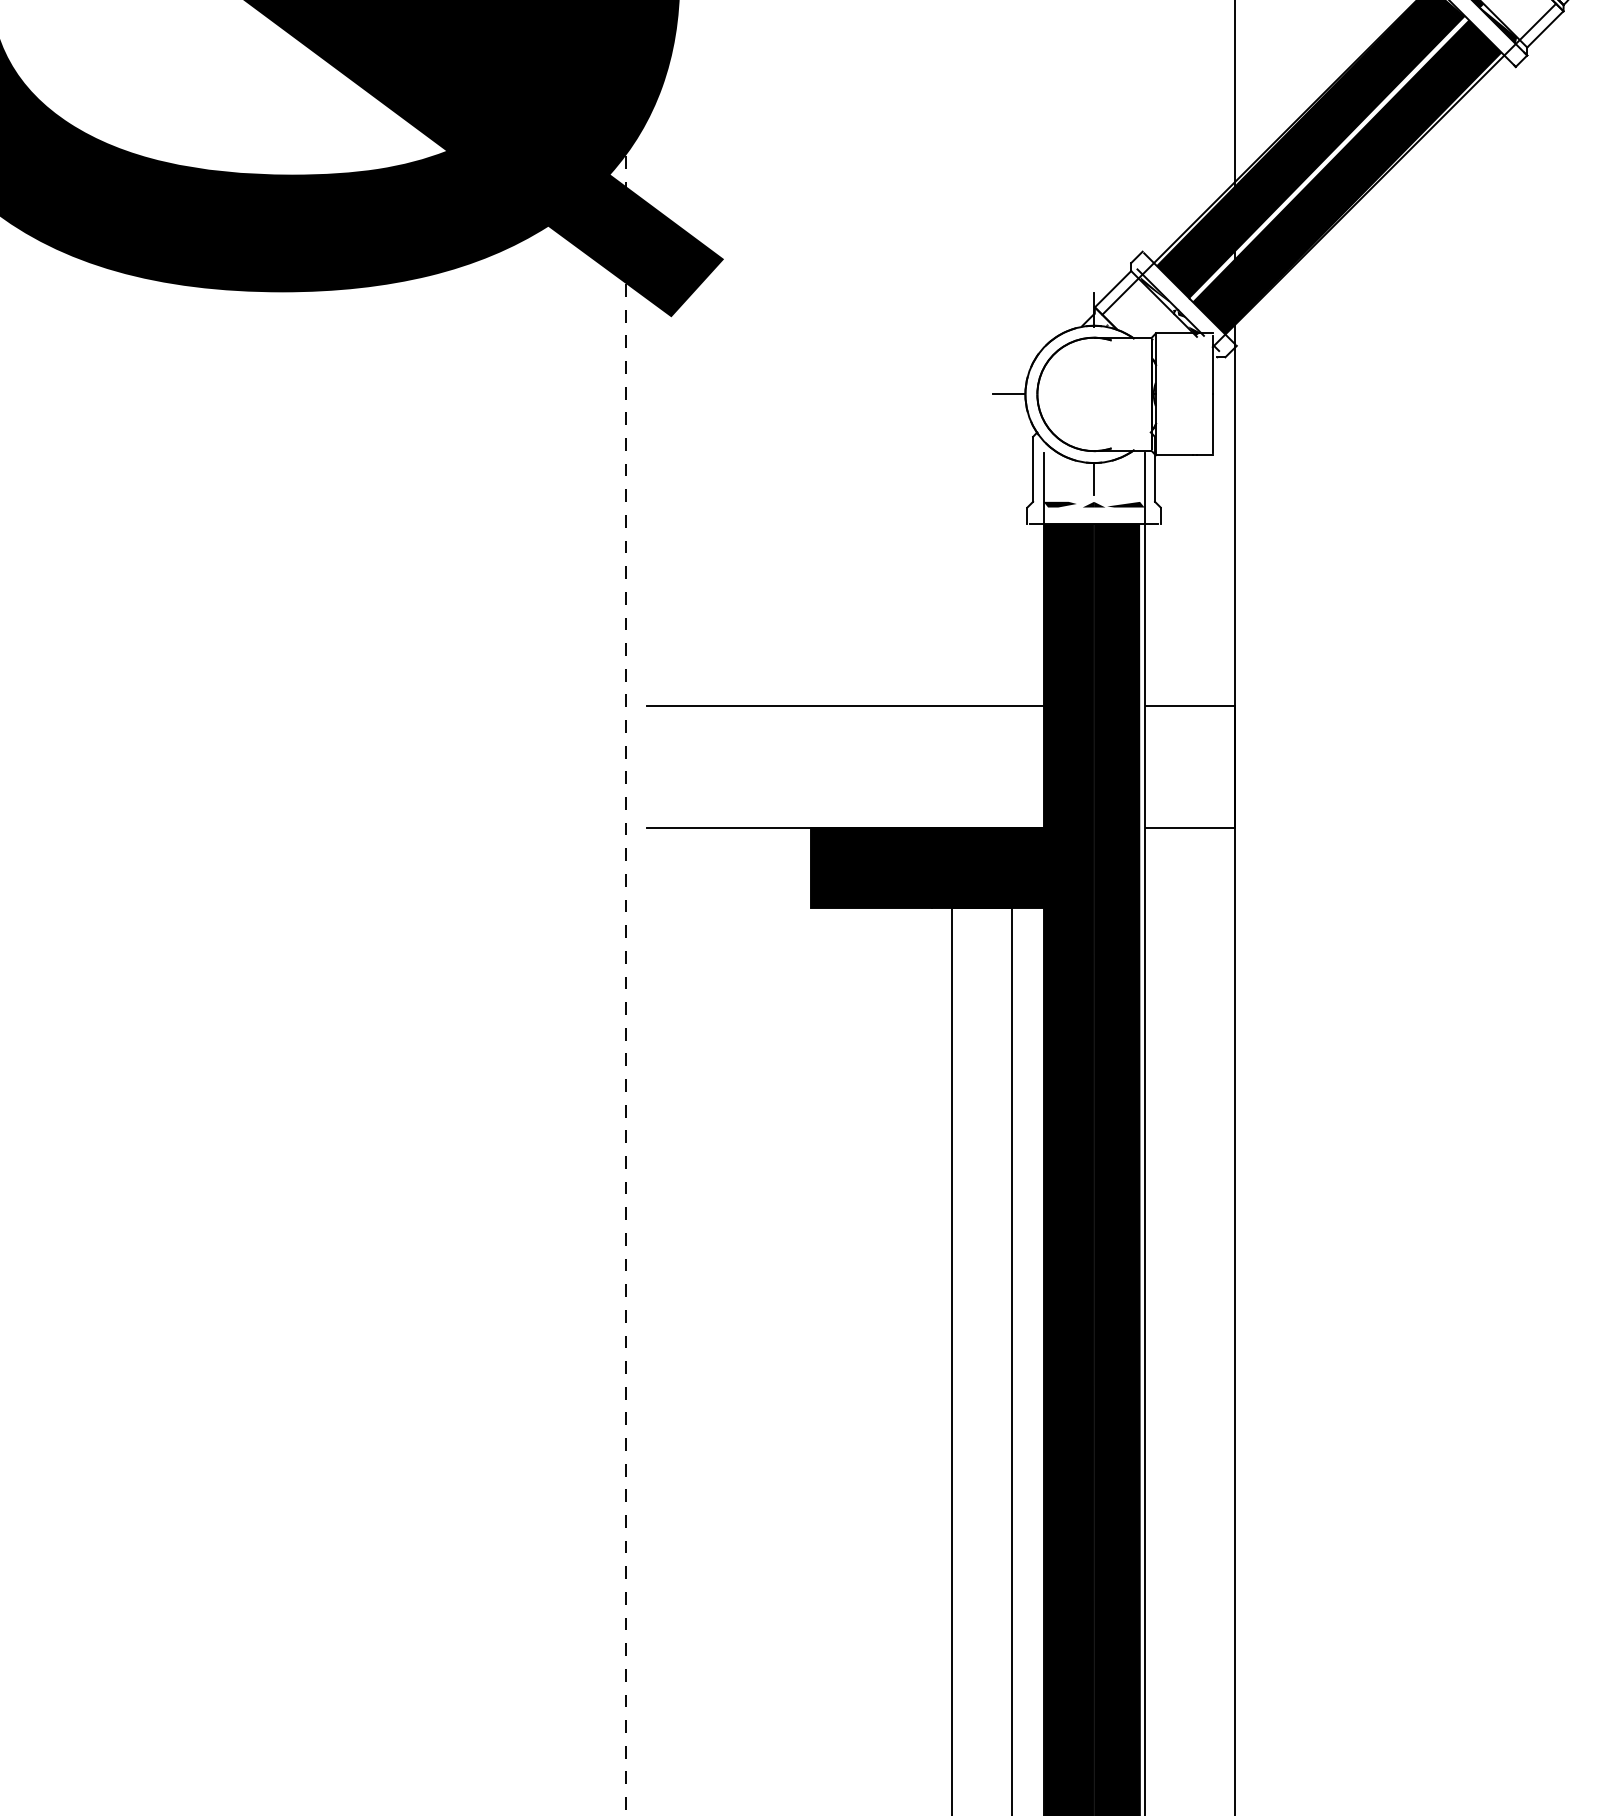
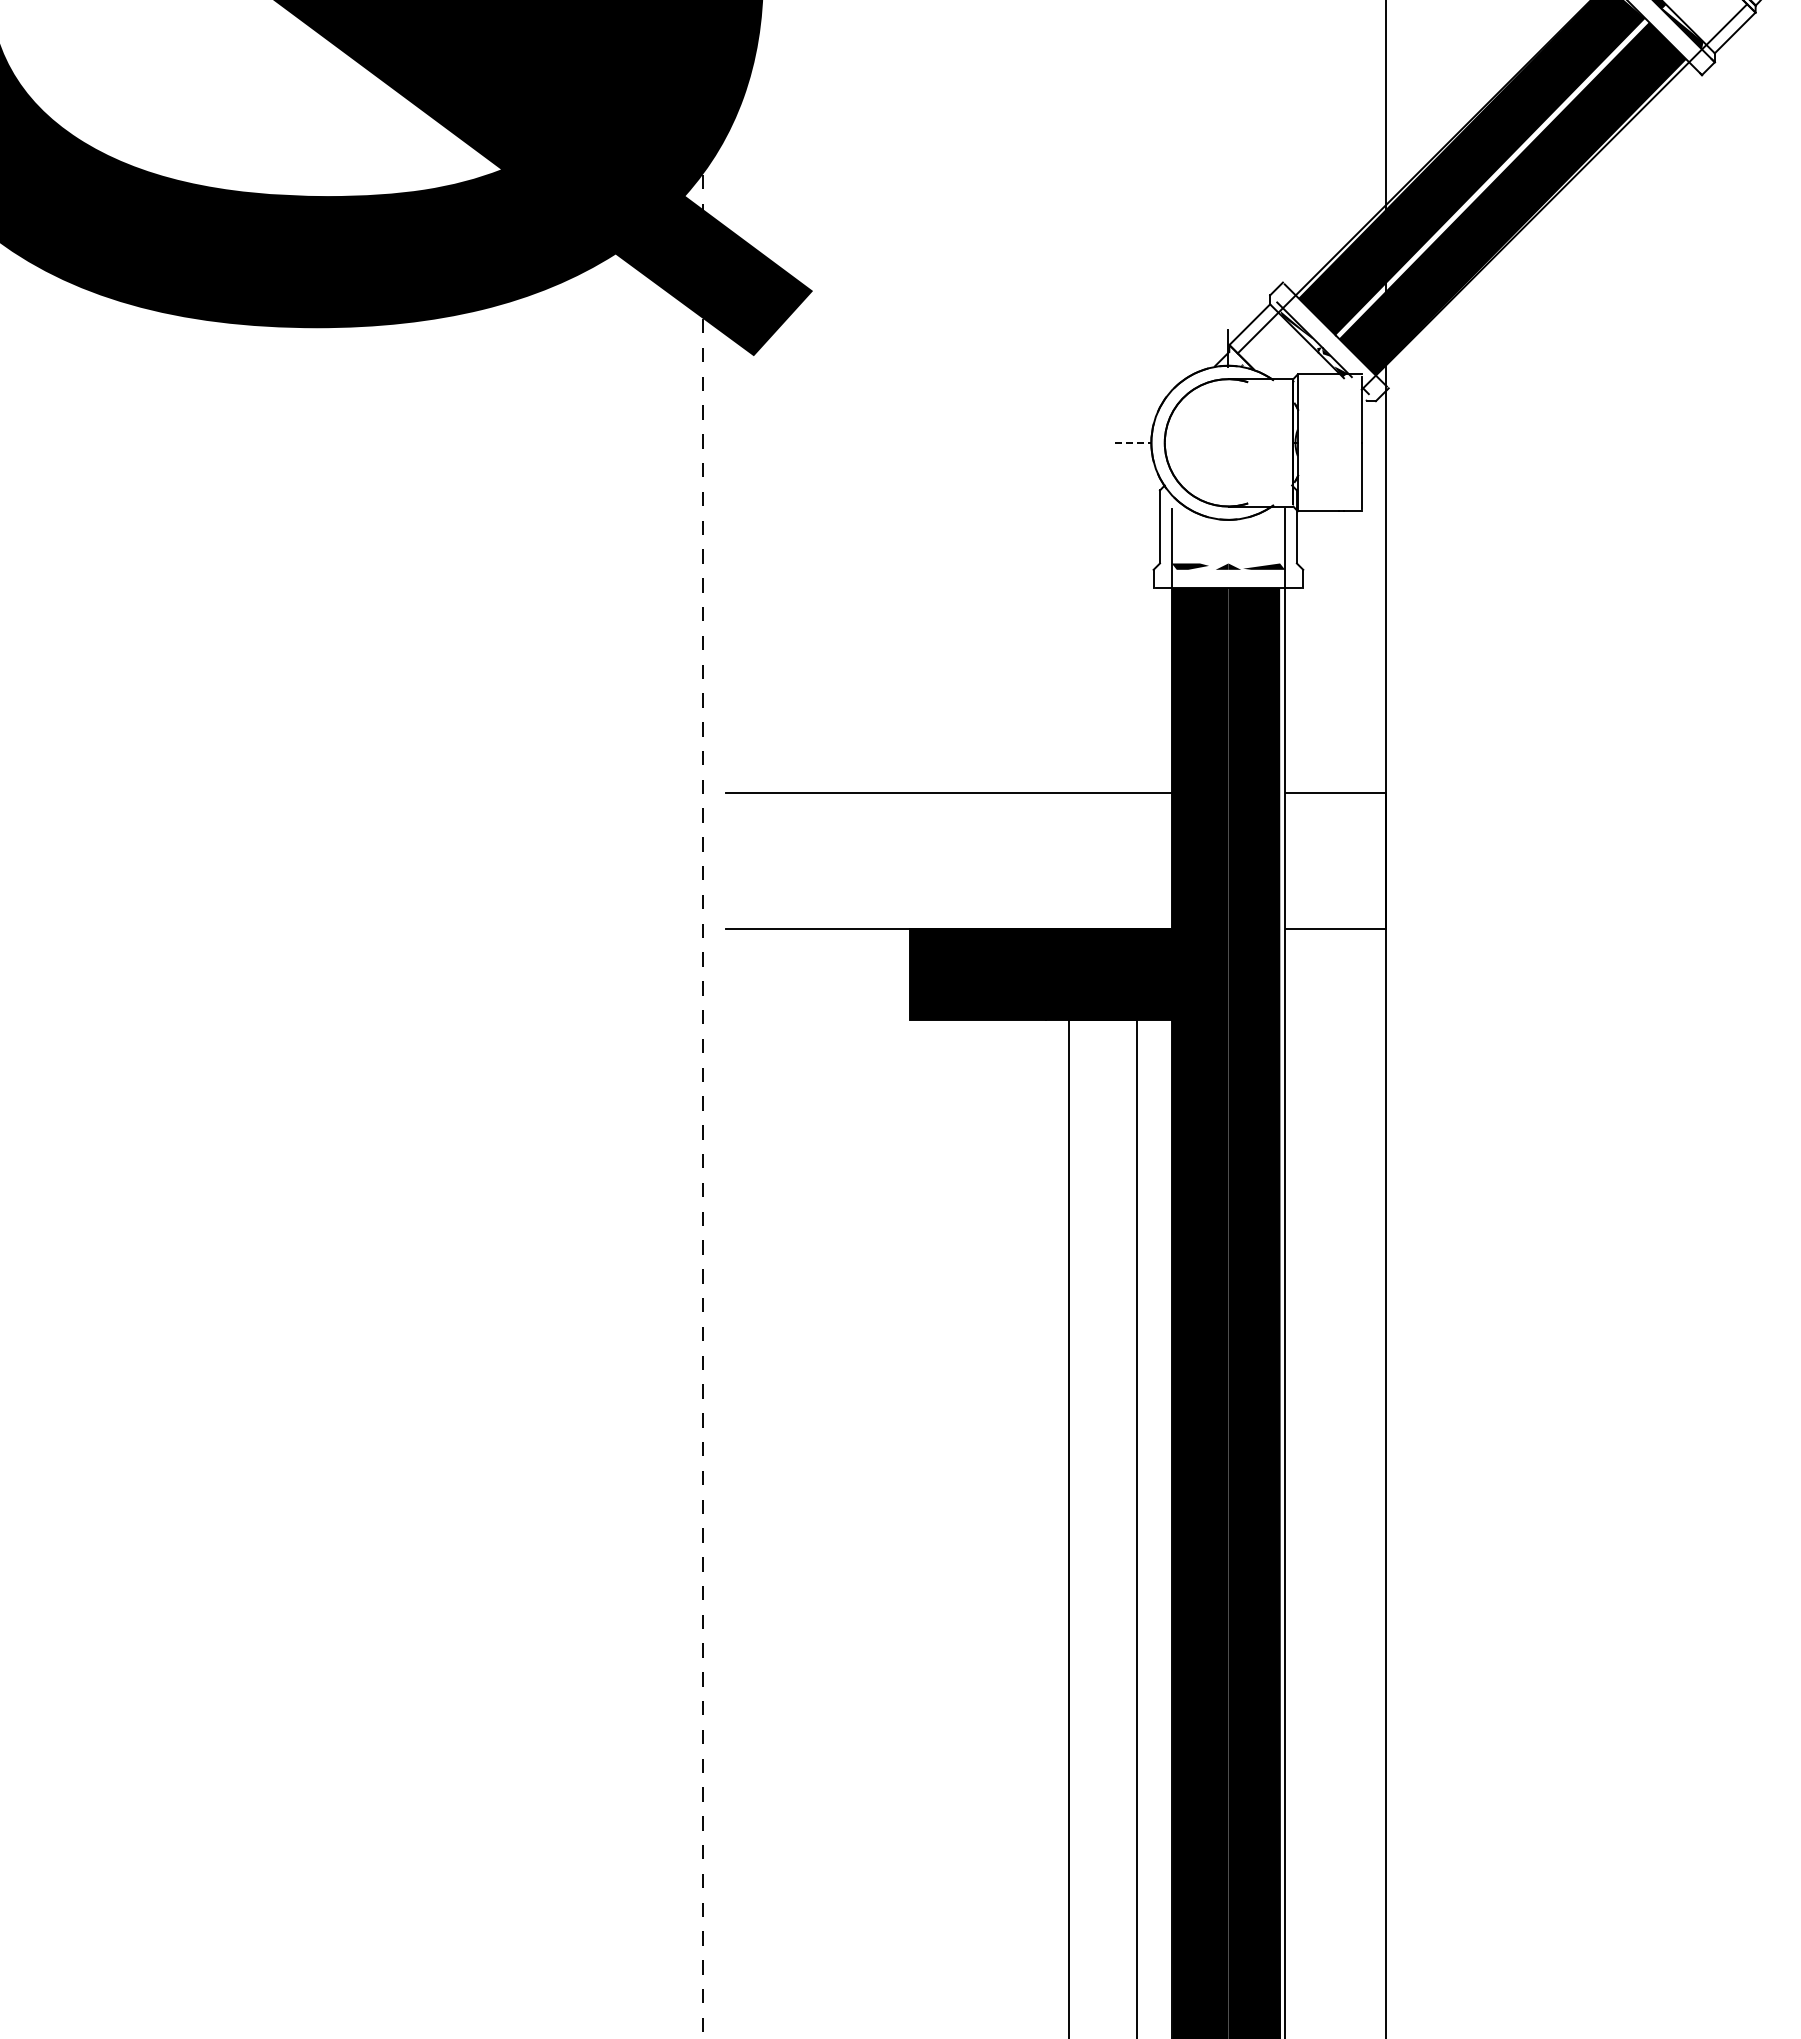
line: (1009, 394) -> (1133, 442), solid -> dashed
line: (1094, 479) -> (1228, 538), removed

